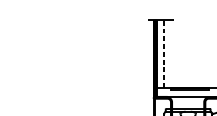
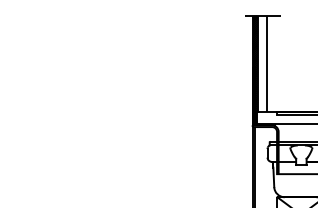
line: (163, 53) -> (266, 63), dashed -> solid

